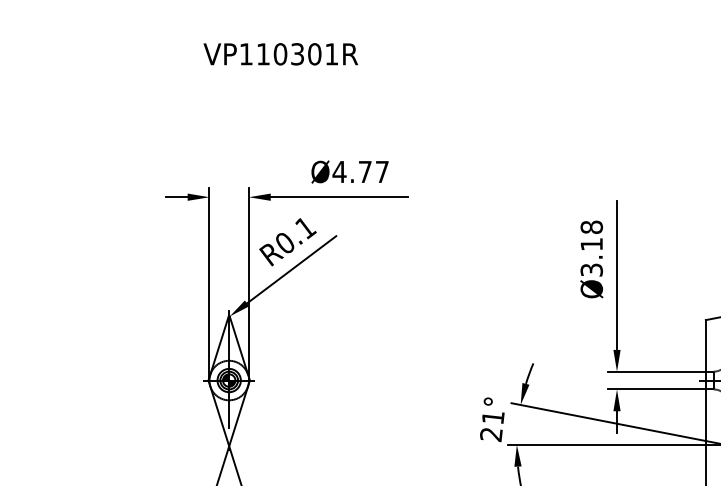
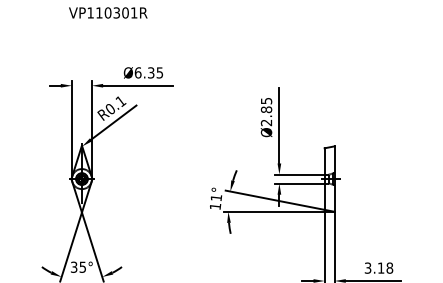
text: (359, 171) -> (148, 72), Ø4.77 -> Ø6.35
text: (591, 247) -> (266, 111), Ø3.18 -> Ø2.85
text: (489, 434) -> (214, 206), 21° -> 11°

